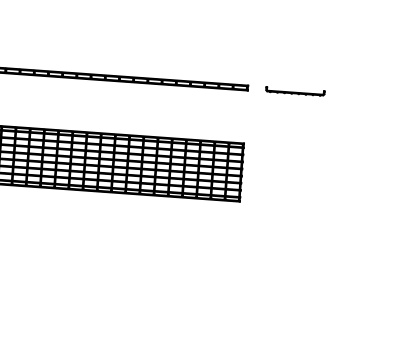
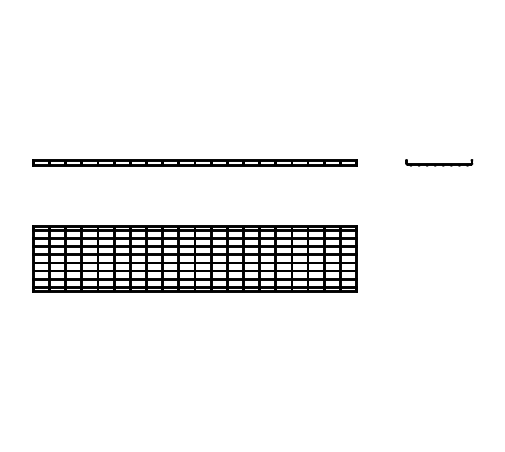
part: (295, 91) -> (439, 162), moved

